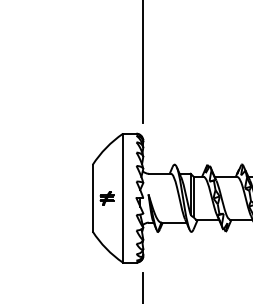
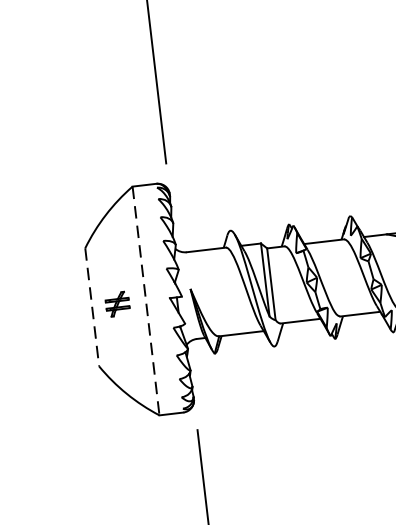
line: (92, 198) -> (91, 307), solid -> dashed
line: (123, 198) -> (146, 301), solid -> dashed

